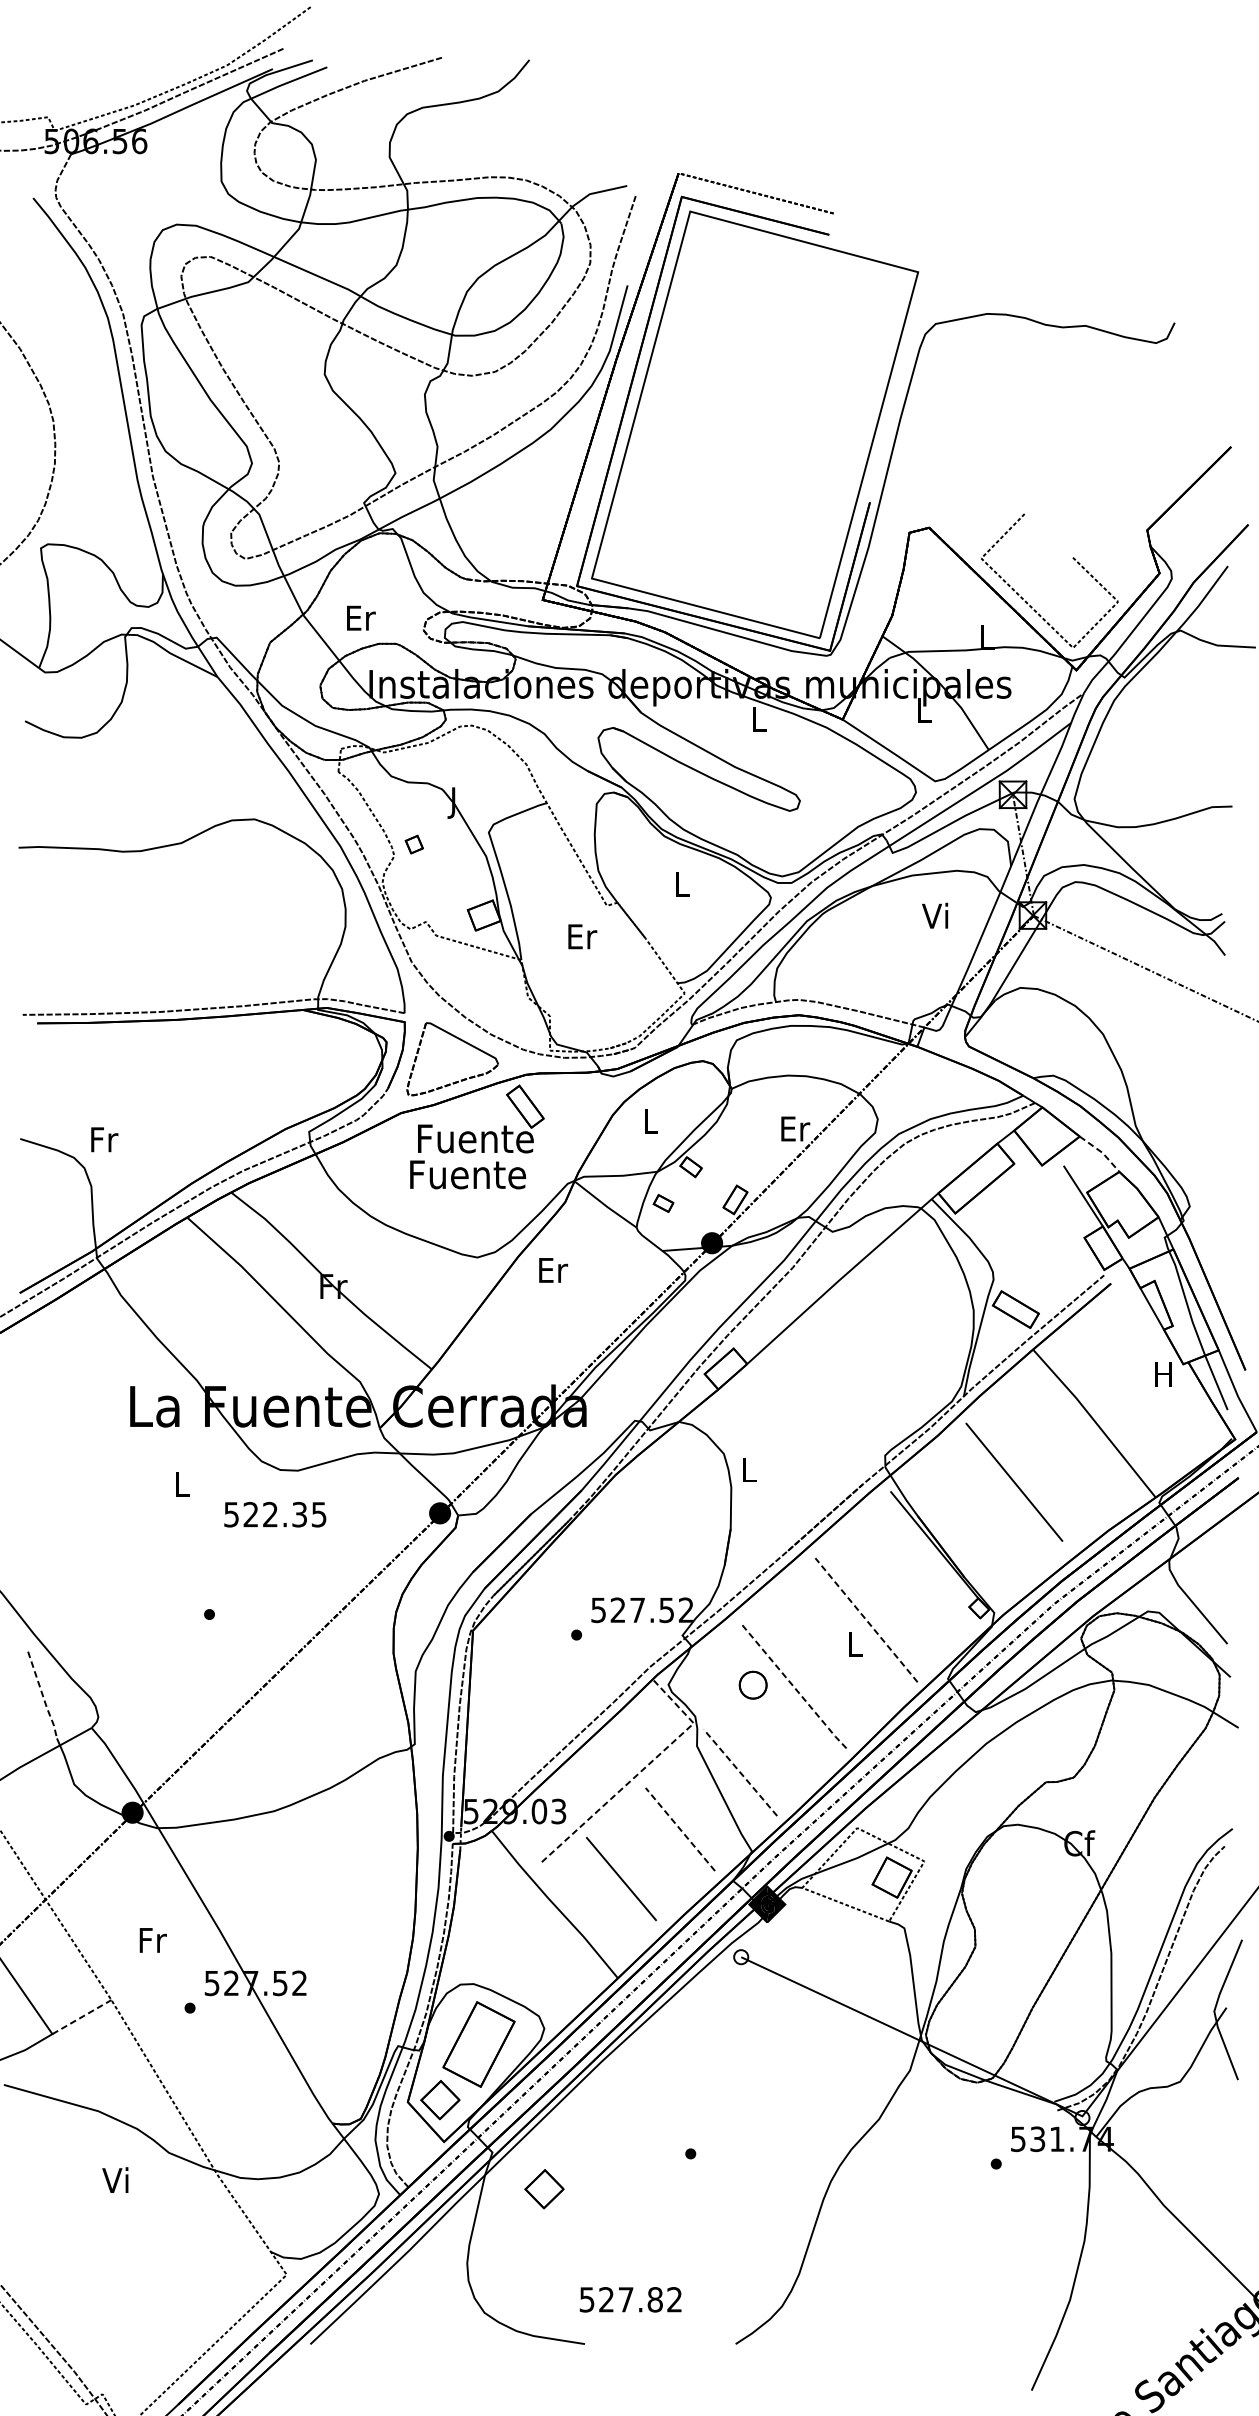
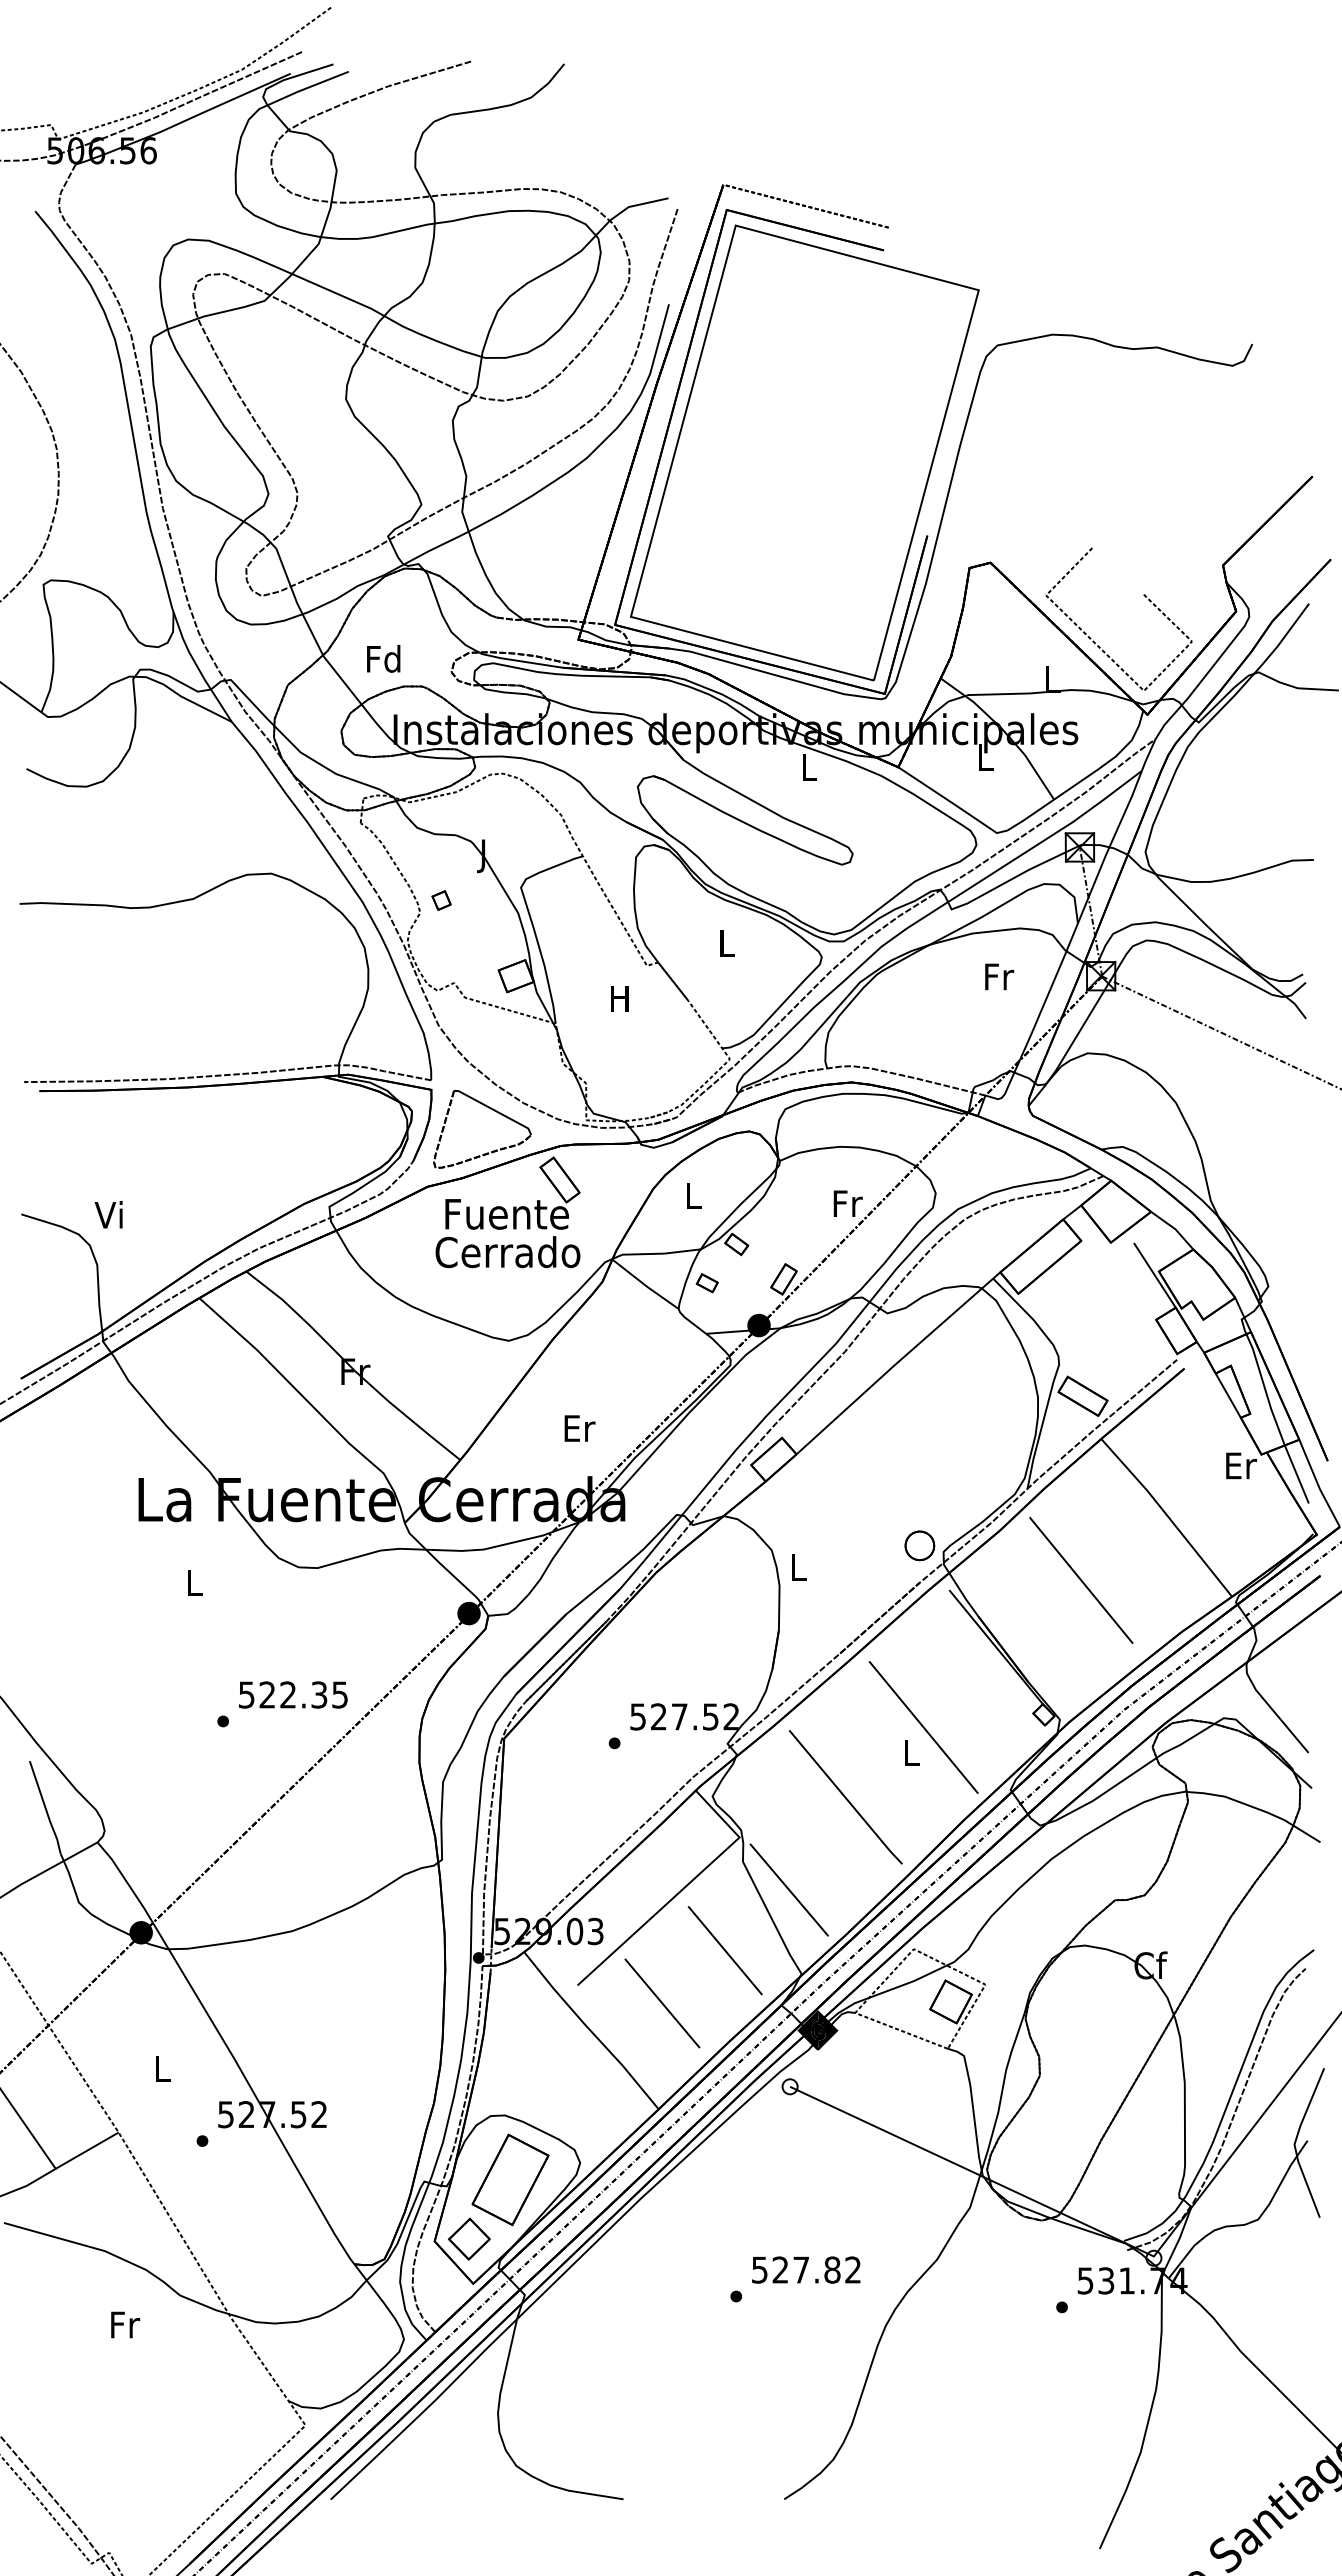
text: (359, 617) -> (383, 658), Er -> Fd
text: (936, 915) -> (998, 976), Vi -> Fr
text: (582, 936) -> (620, 998), Er -> H
text: (795, 1128) -> (848, 1203), Er -> Fr
text: (102, 1139) -> (109, 1214), Fr -> Vi
line: (1101, 1152) -> (1174, 1228), dashed -> solid
text: (476, 1174) -> (507, 1252), Fuente -> Cerrado
text: (553, 1270) -> (579, 1428), moved
text: (1164, 1374) -> (1241, 1465), H -> Er
text: (275, 1514) -> (293, 1694), moved
line: (866, 1620) -> (923, 1727), dashed -> solid
part: (752, 1684) -> (919, 1545), moved
line: (793, 1686) -> (845, 1798), dashed -> solid
line: (42, 1697) -> (45, 1809), dashed -> solid
line: (640, 1772) -> (682, 1889), dashed -> solid
line: (740, 1773) -> (789, 1890), dashed -> solid
line: (680, 1829) -> (725, 1950), dashed -> solid
text: (152, 1940) -> (162, 2068), Fr -> L
line: (82, 2016) -> (87, 2150), dashed -> solid
text: (116, 2180) -> (124, 2324), Vi -> Fr
part: (544, 2188) -> (580, 2333), removed
text: (630, 2299) -> (806, 2269), moved

